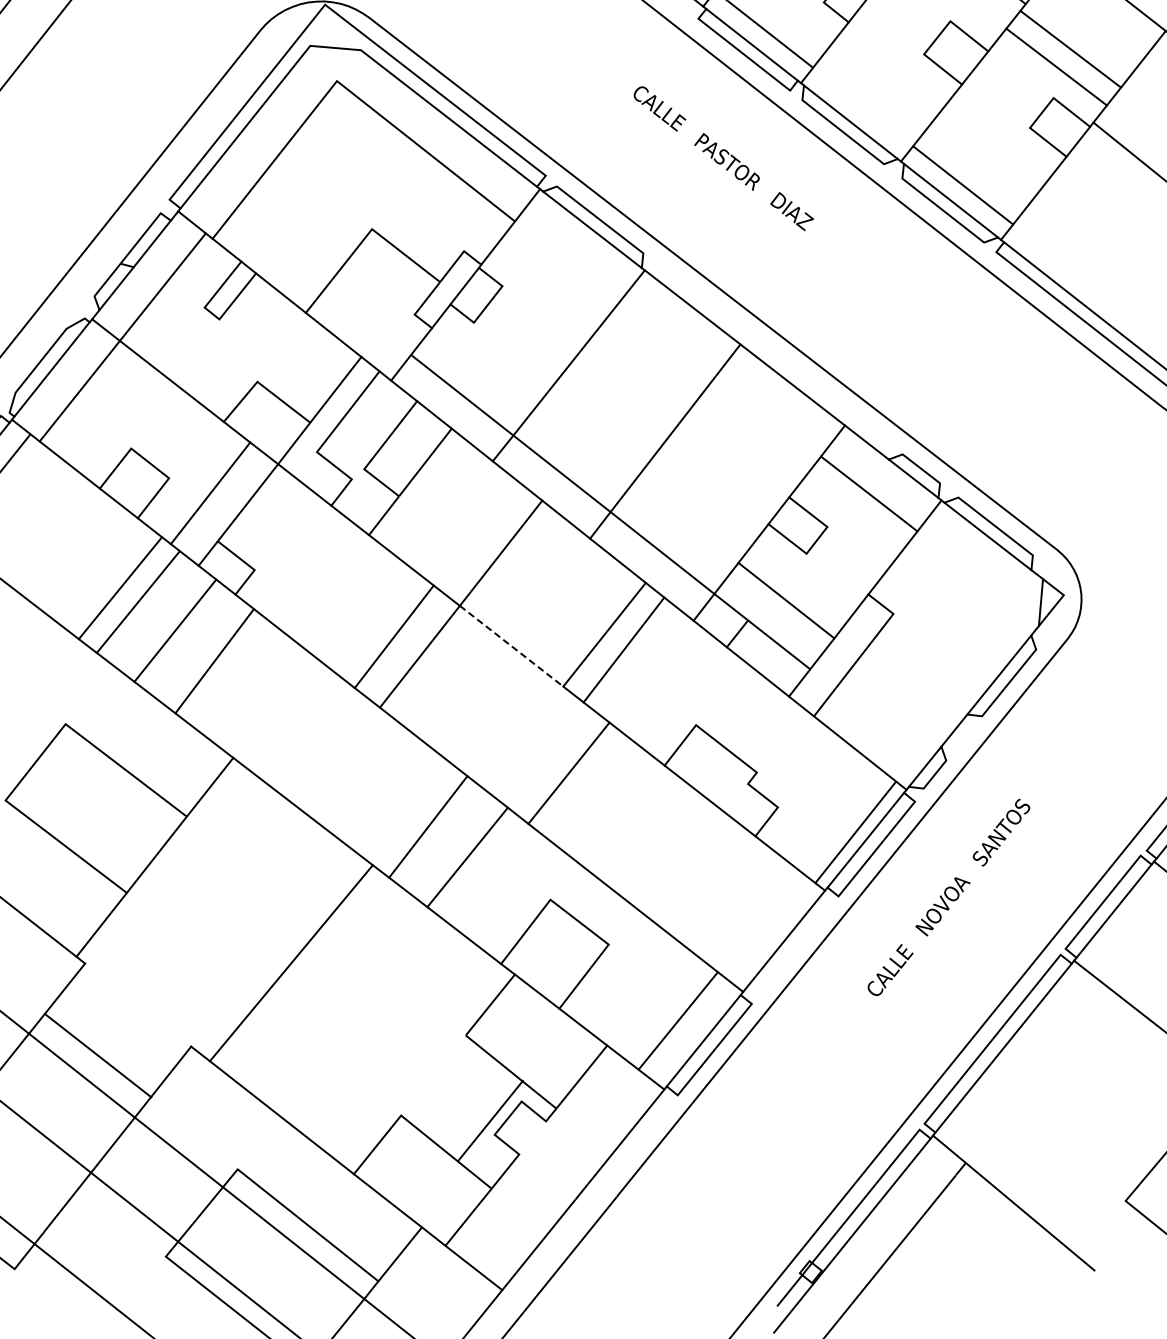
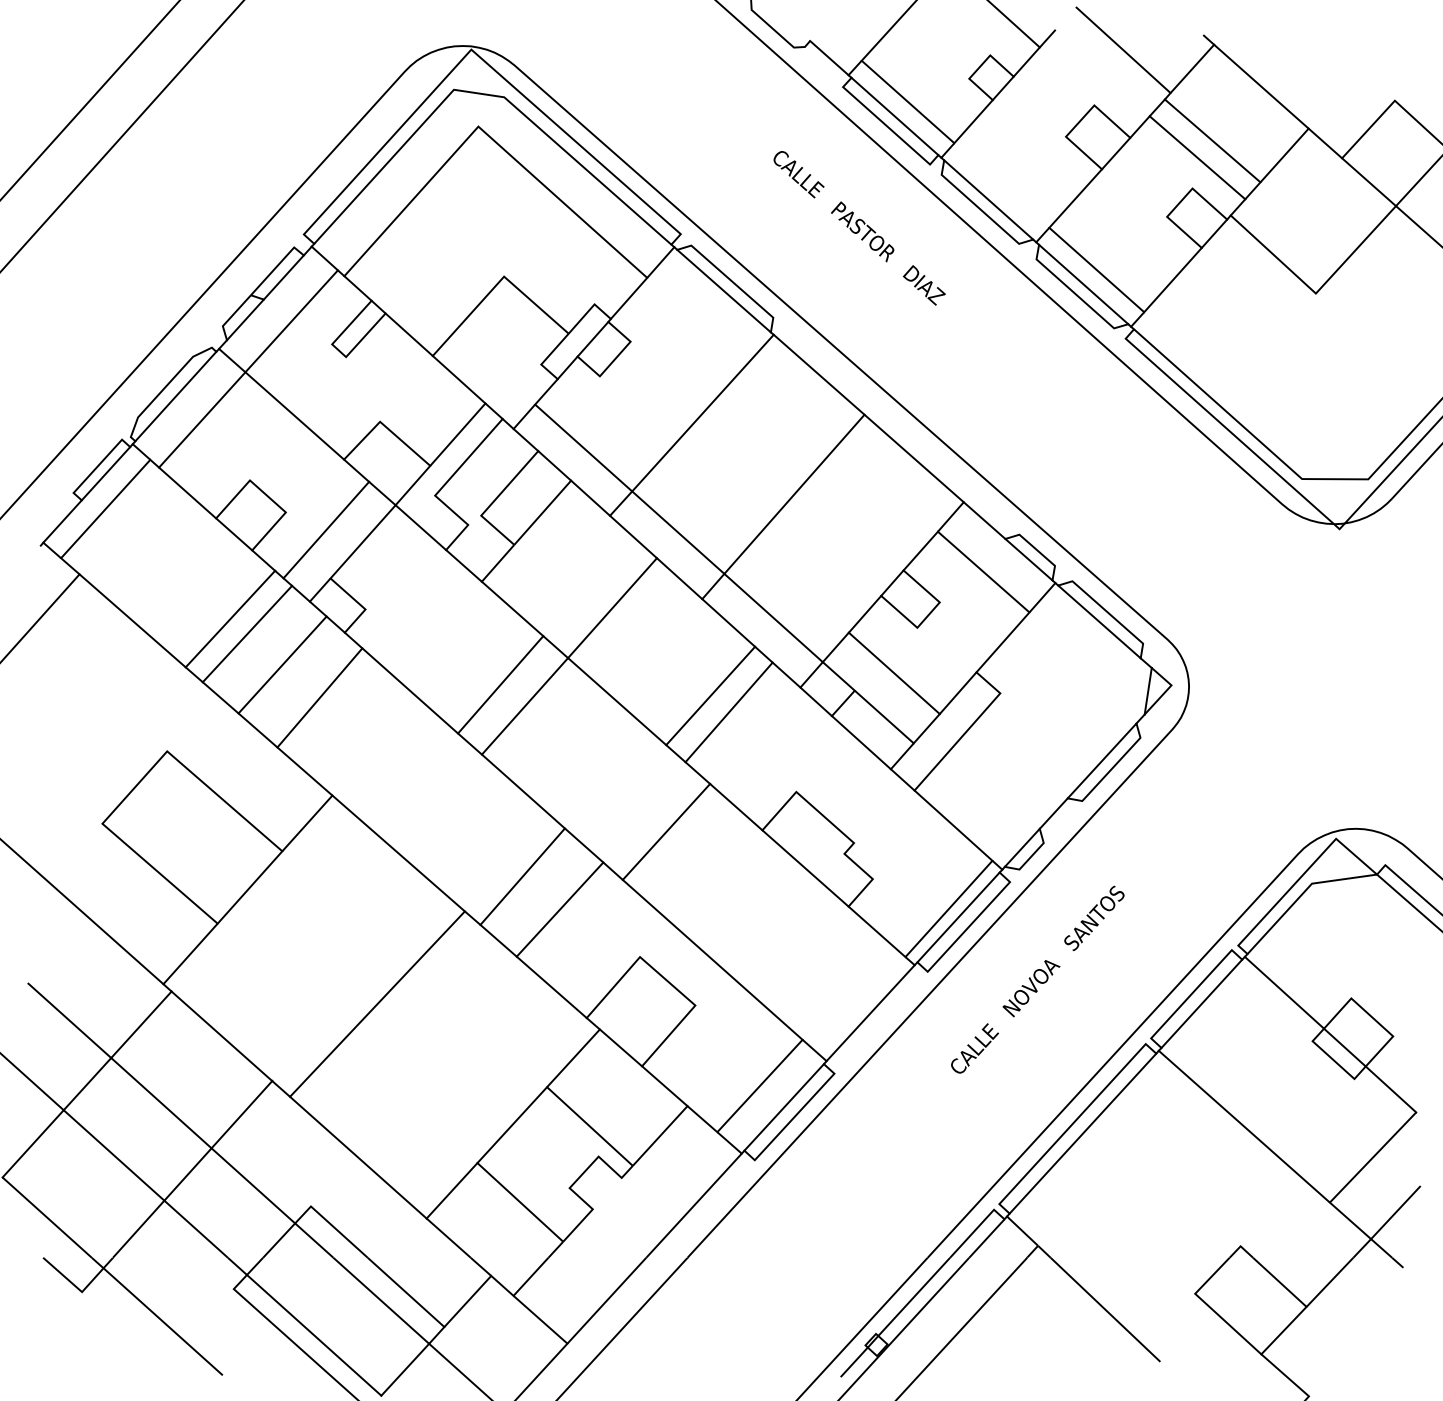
line: (511, 646) -> (617, 701), dashed -> solid
line: (97, 1055) -> (221, 1036), moved
line: (490, 1121) -> (512, 1125), moved

